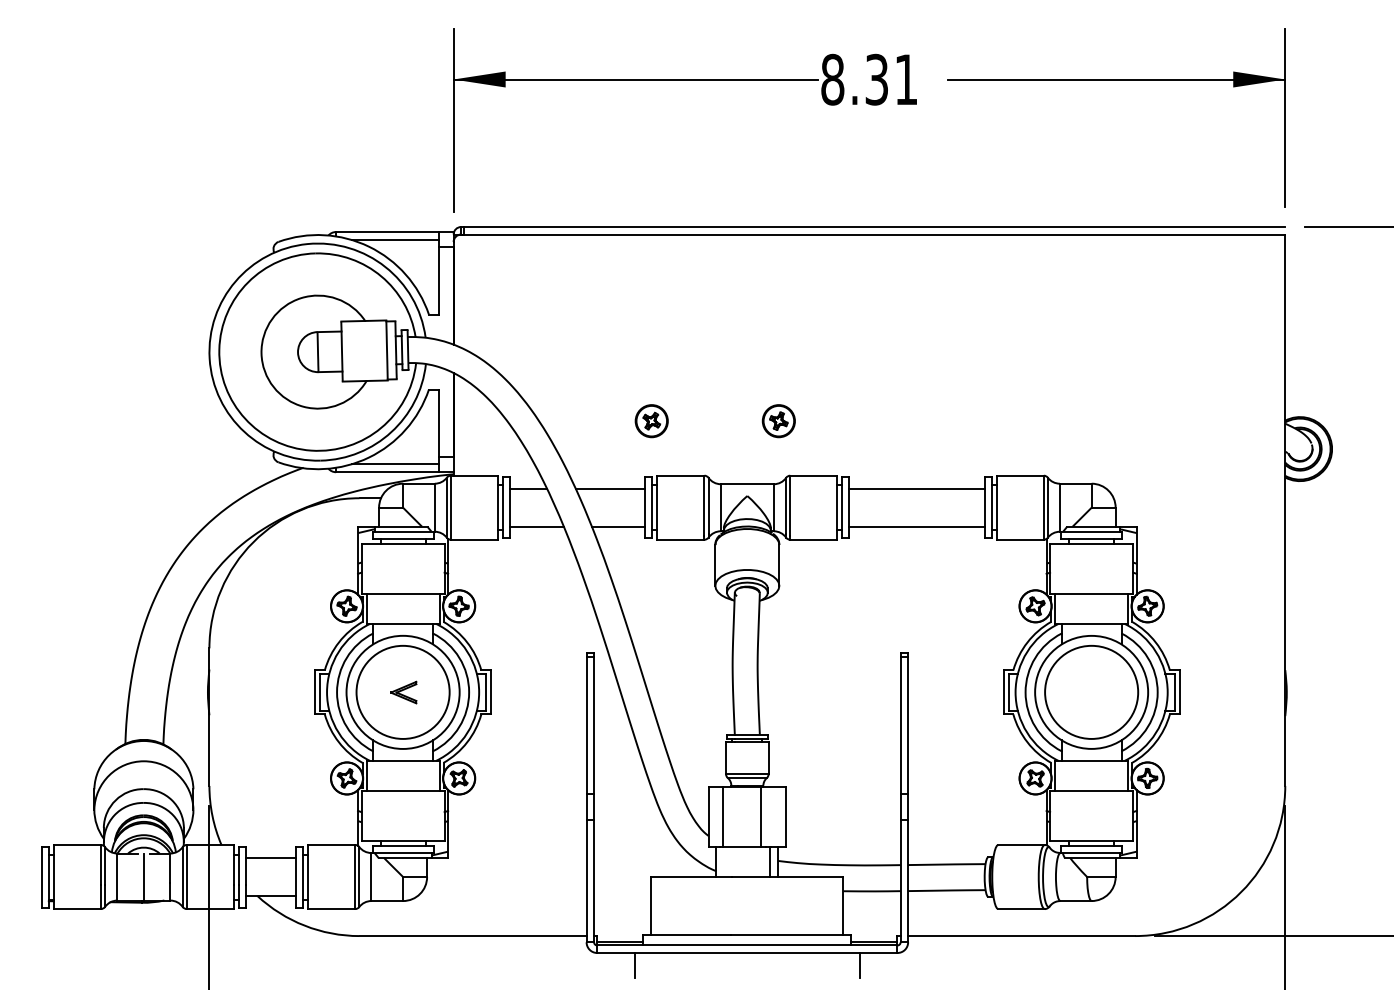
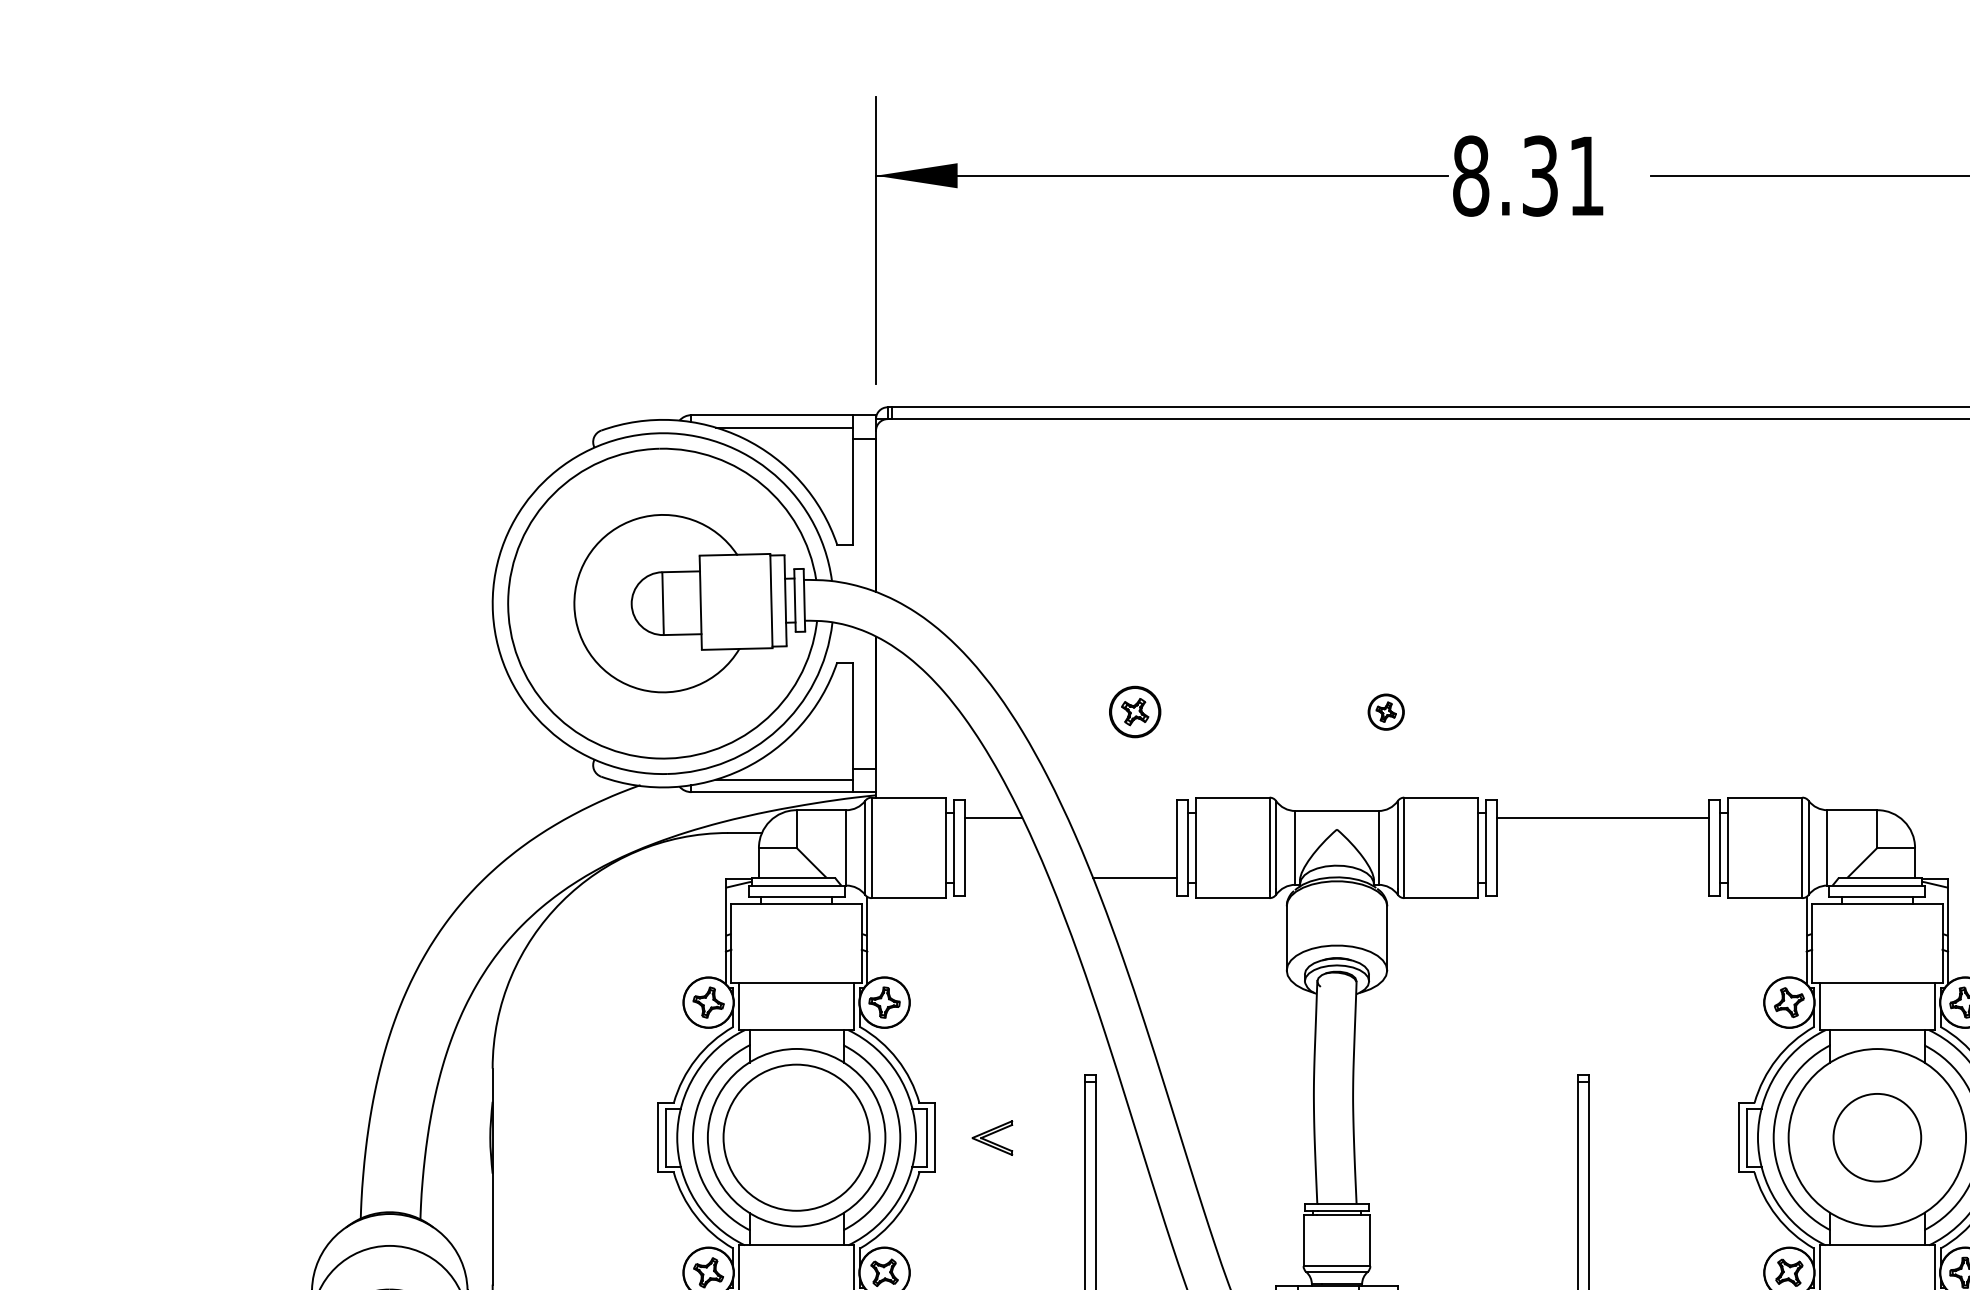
part: (651, 421) -> (1134, 712), moved
part: (778, 421) -> (1385, 712), size x0.7
line: (610, 488) -> (1122, 817), removed
line: (536, 526) -> (1006, 877), removed
line: (916, 526) -> (1602, 877), removed
circle: (1091, 691) -> (1877, 1136), size x0.6
part: (403, 692) -> (991, 1137), moved

